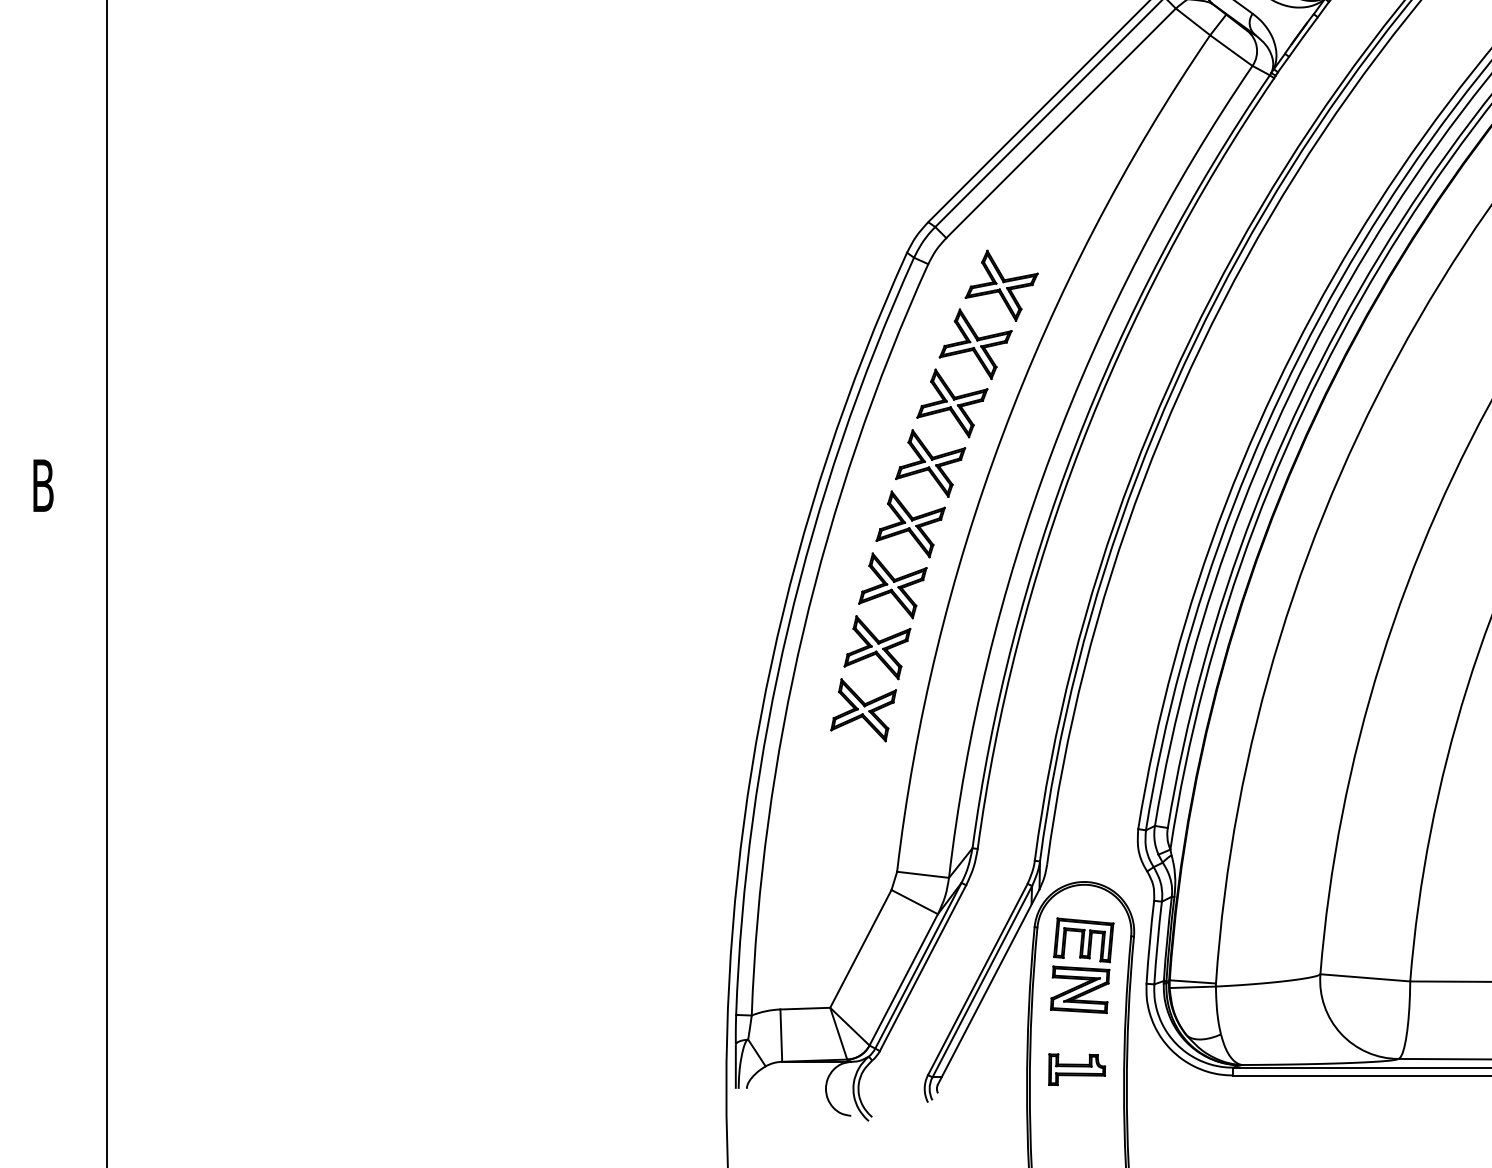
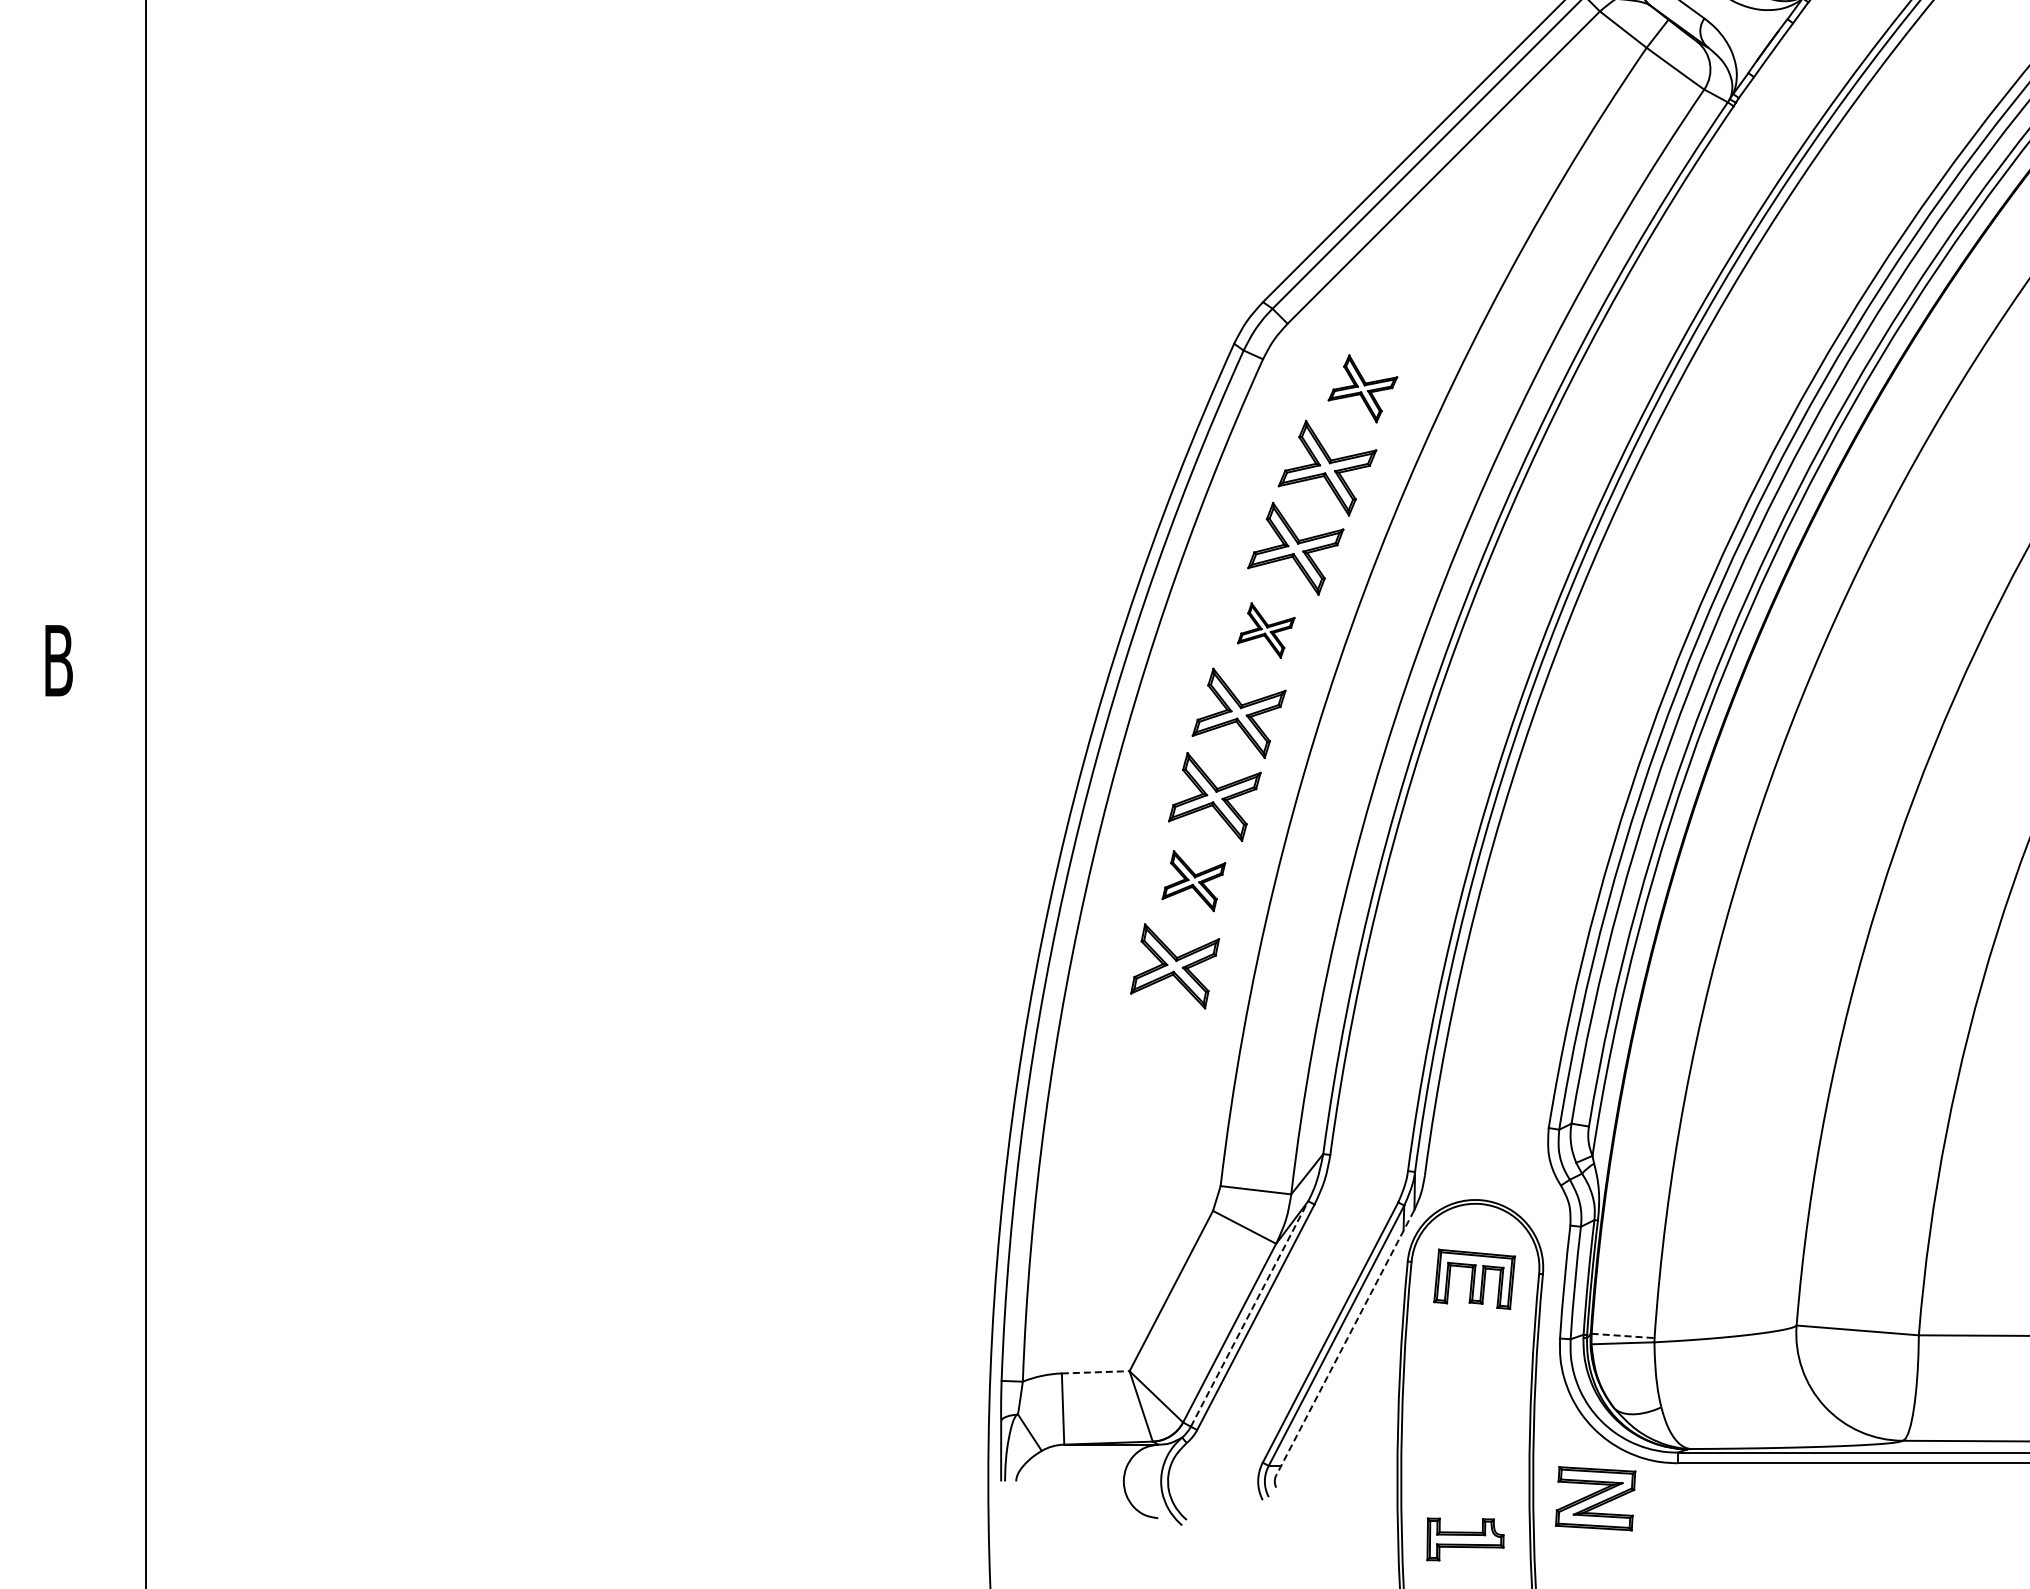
part: (1001, 285) -> (1362, 388), size x0.7
part: (930, 463) -> (1266, 630), size x0.6
part: (877, 647) -> (1193, 880), size x0.7
line: (918, 965) -> (1249, 1313), solid -> dashed
line: (1193, 981) -> (1623, 1335), solid -> dashed
line: (988, 987) -> (1344, 1343), solid -> dashed
part: (1080, 989) -> (1595, 1498), moved
line: (805, 1008) -> (1095, 1372), solid -> dashed
part: (1077, 1069) -> (1465, 1539), moved

